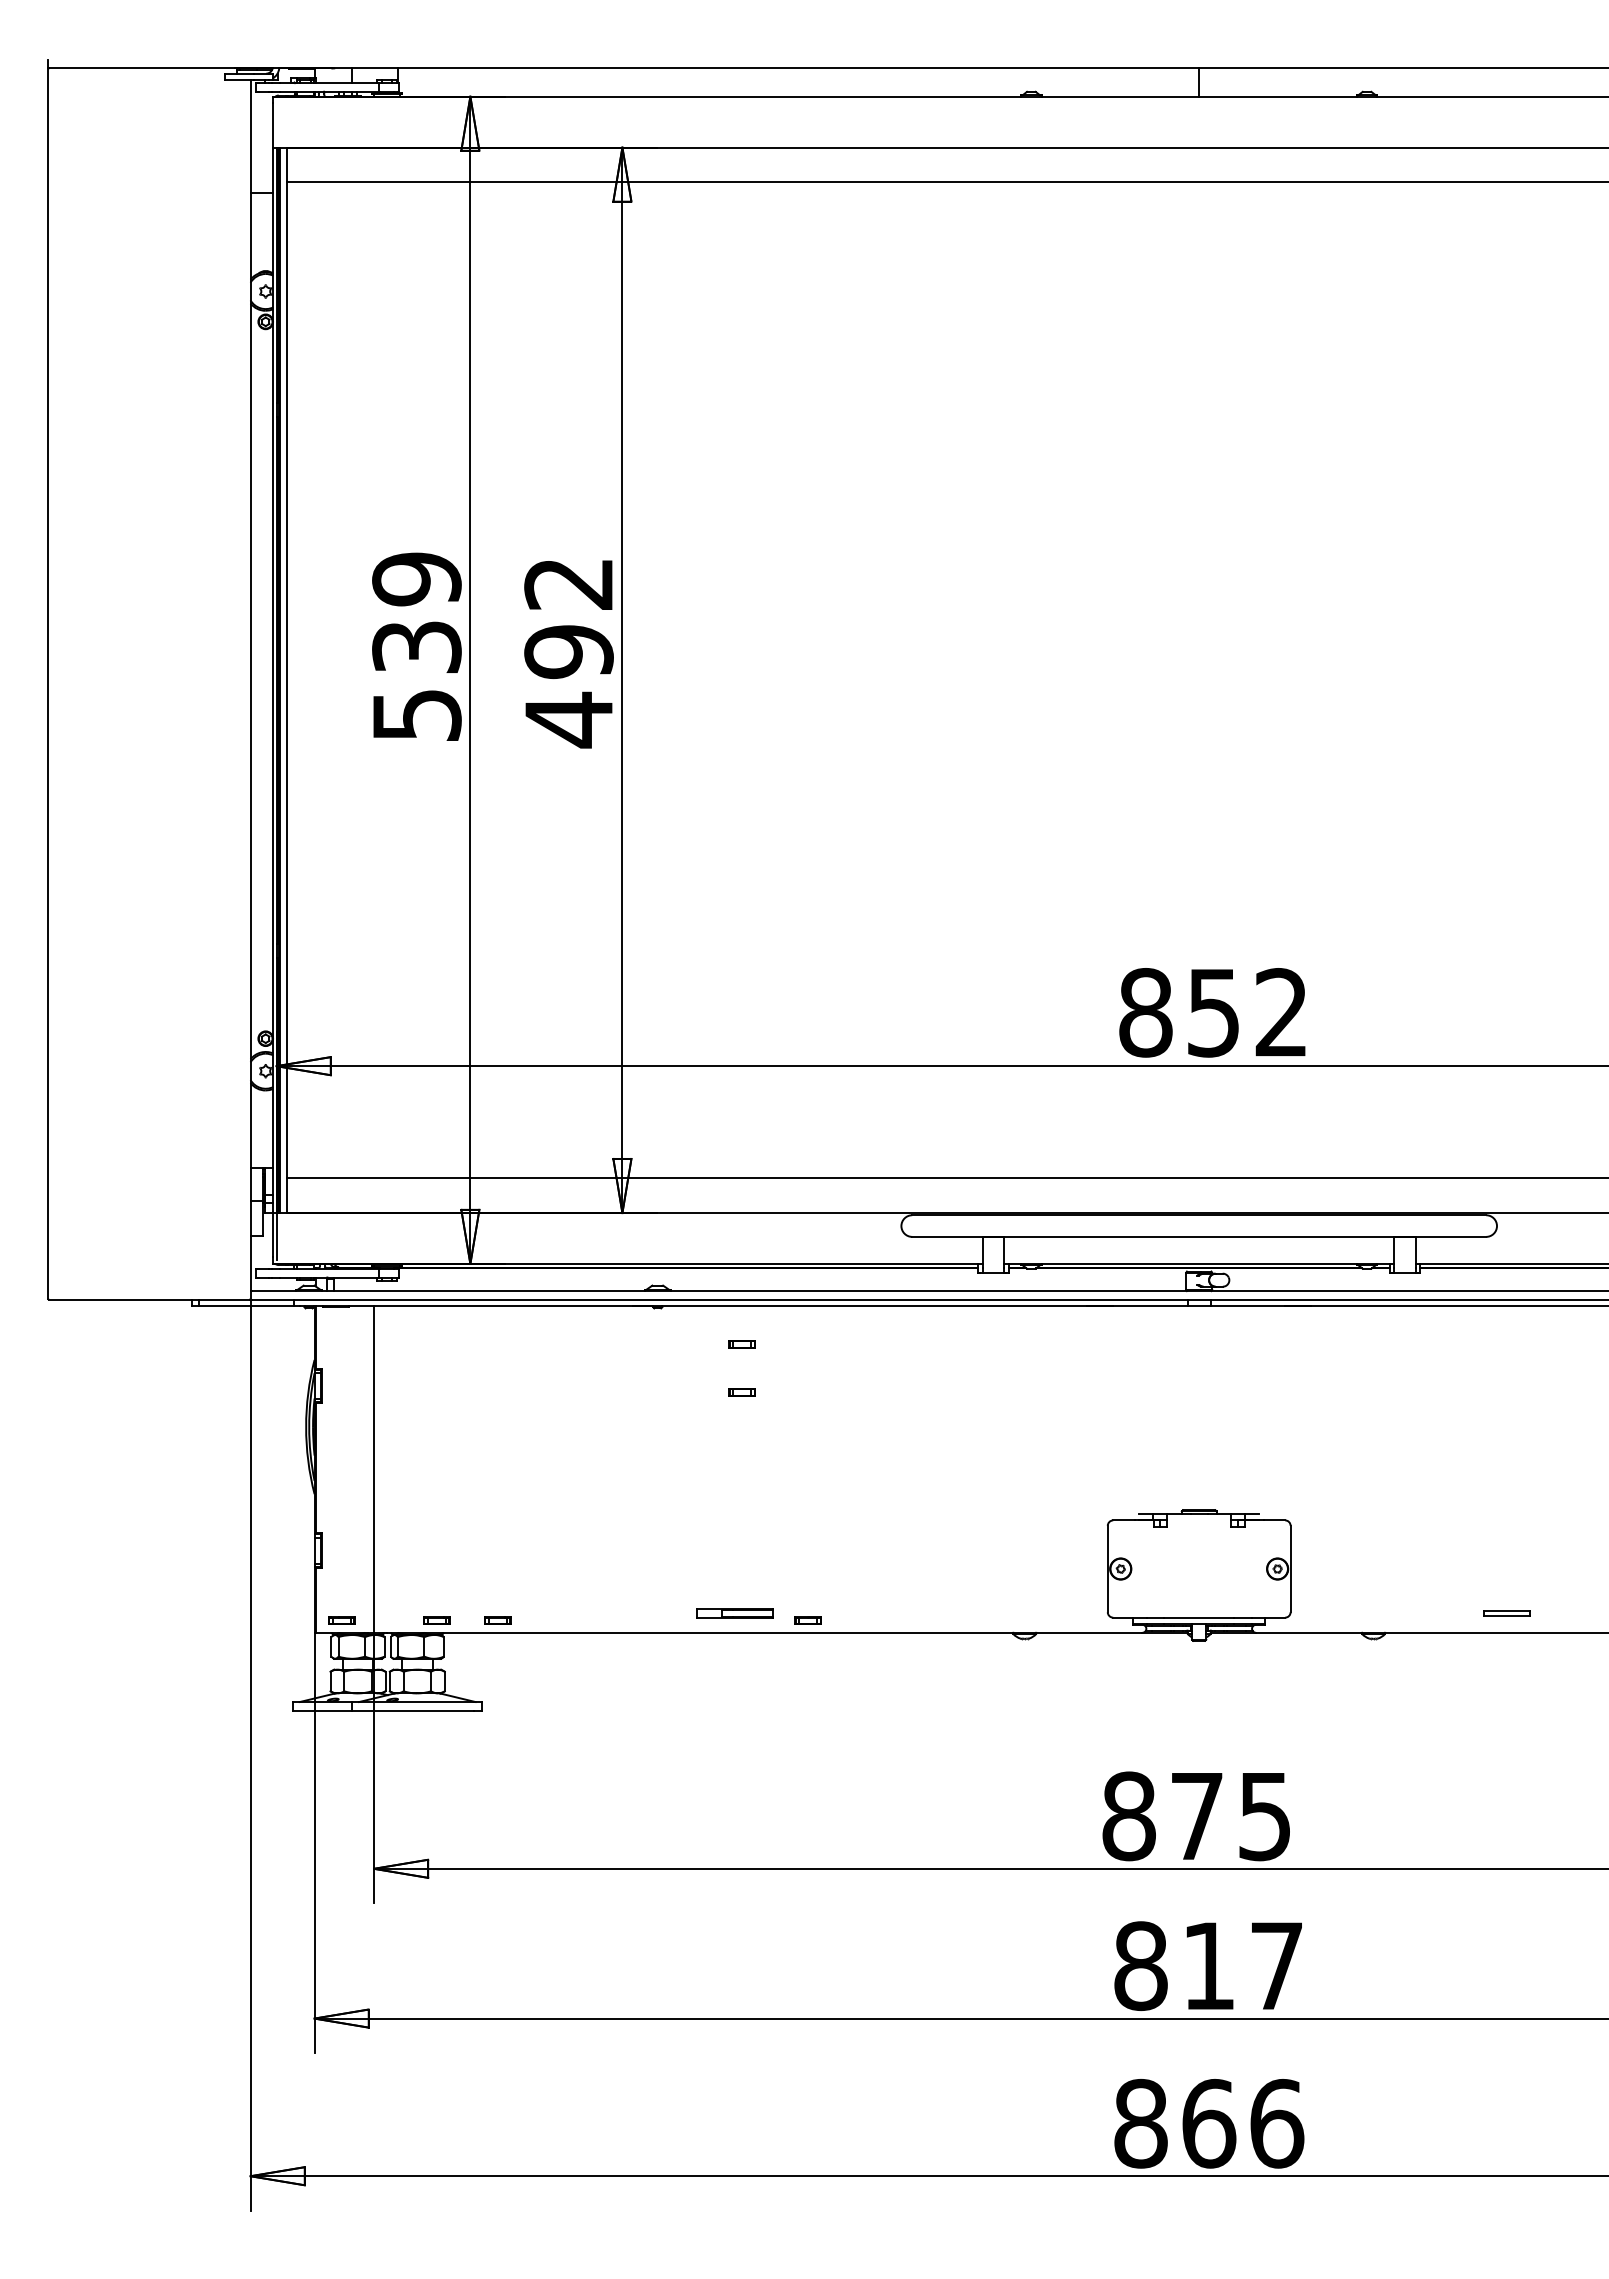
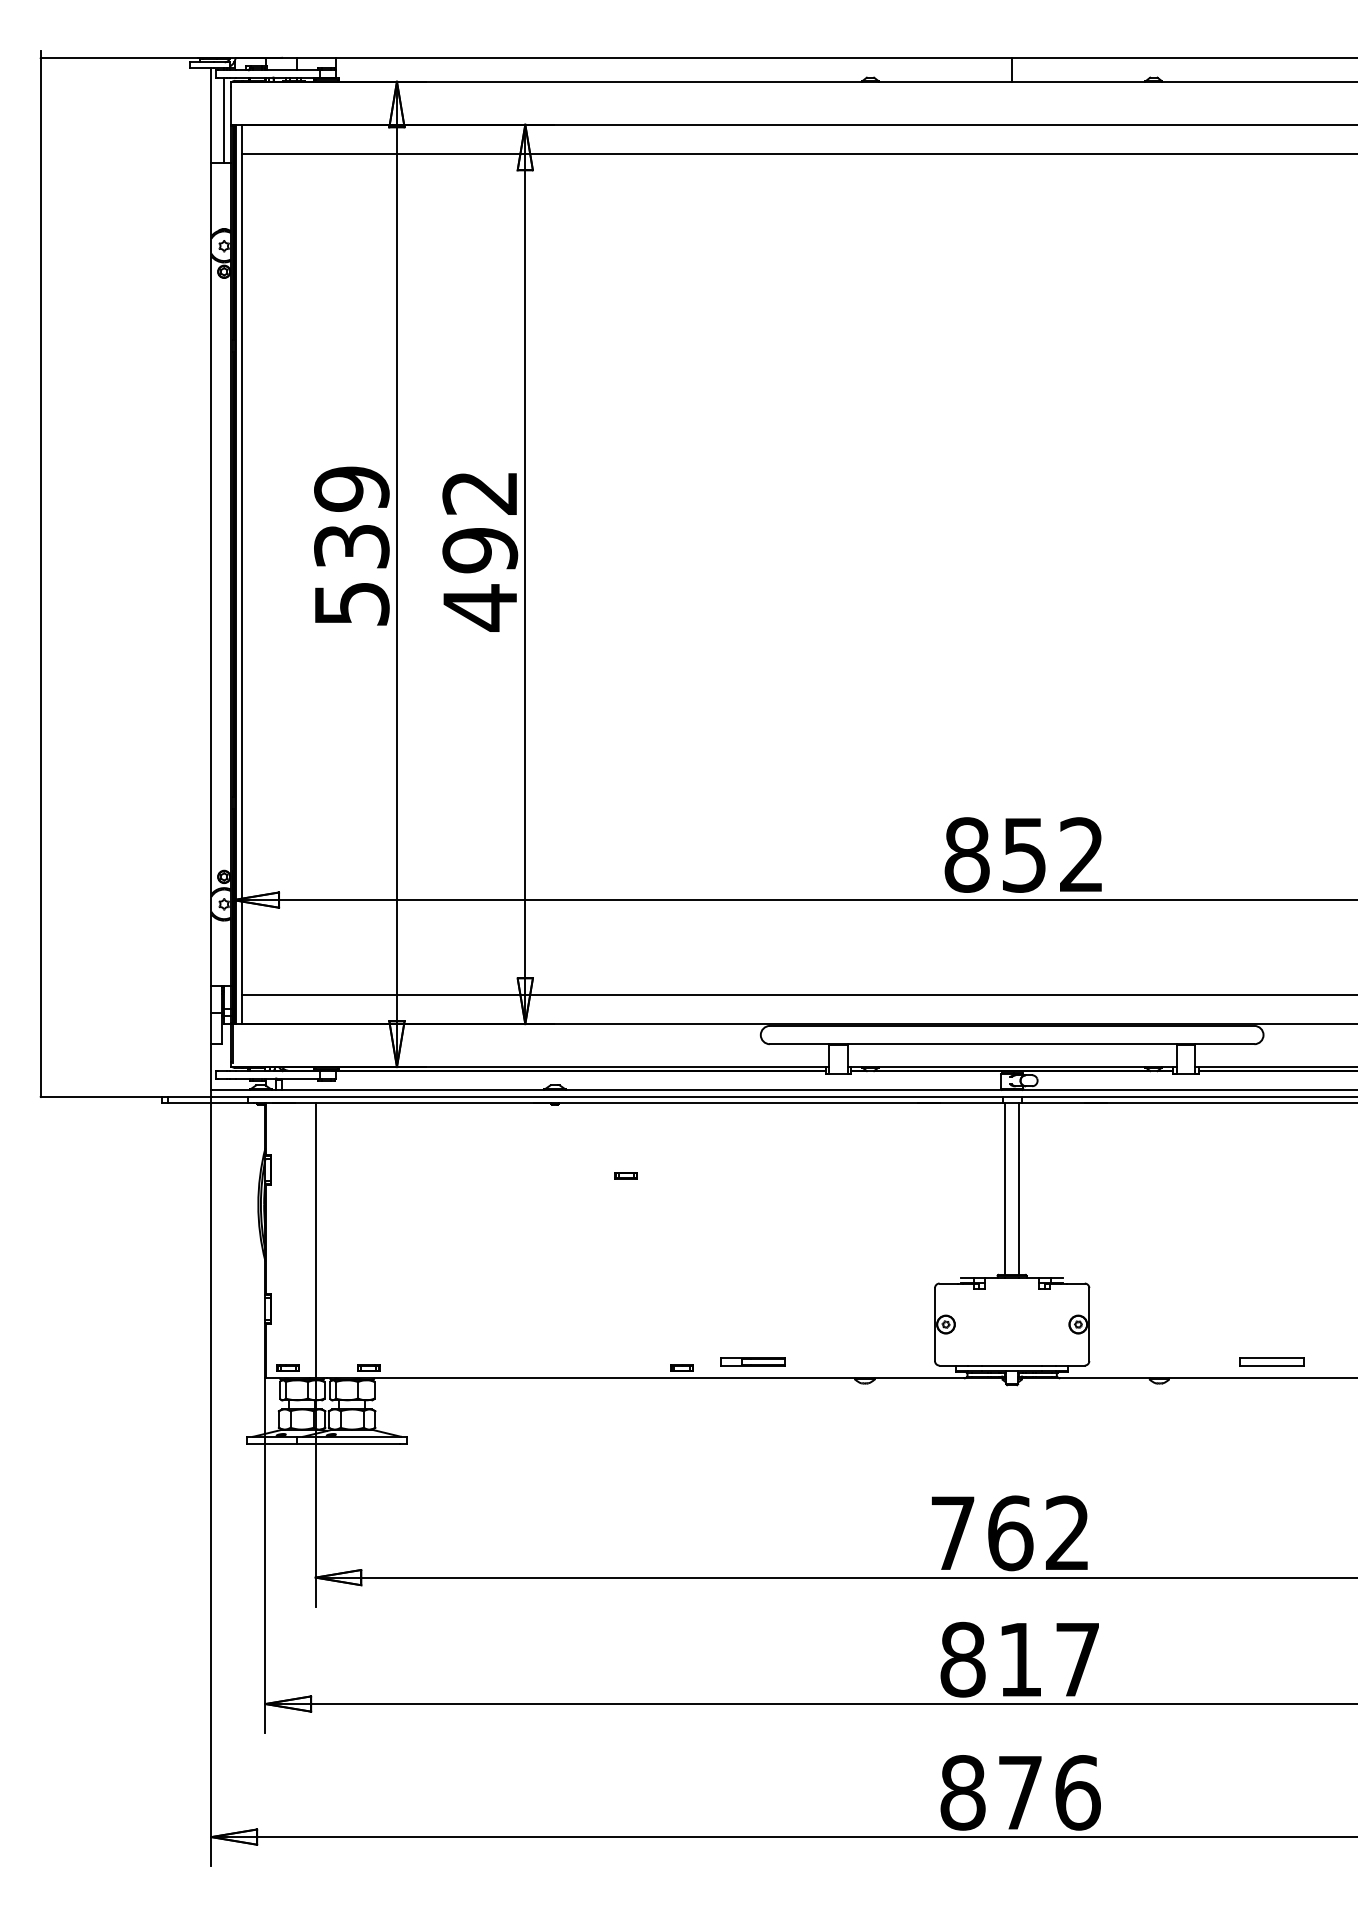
line: (265, 142) -> (224, 120), added
part: (741, 1344) -> (625, 1135), removed
line: (1190, 1408) -> (1004, 1189), added
line: (1207, 1408) -> (1019, 1189), added
part: (734, 1613) -> (752, 1362), moved
part: (1506, 1613) -> (1271, 1362), size x1.67
part: (497, 1620) -> (419, 1368), removed
text: (1195, 1816) -> (1009, 1533), 875 -> 762
text: (1209, 2123) -> (1020, 1792), 866 -> 876

